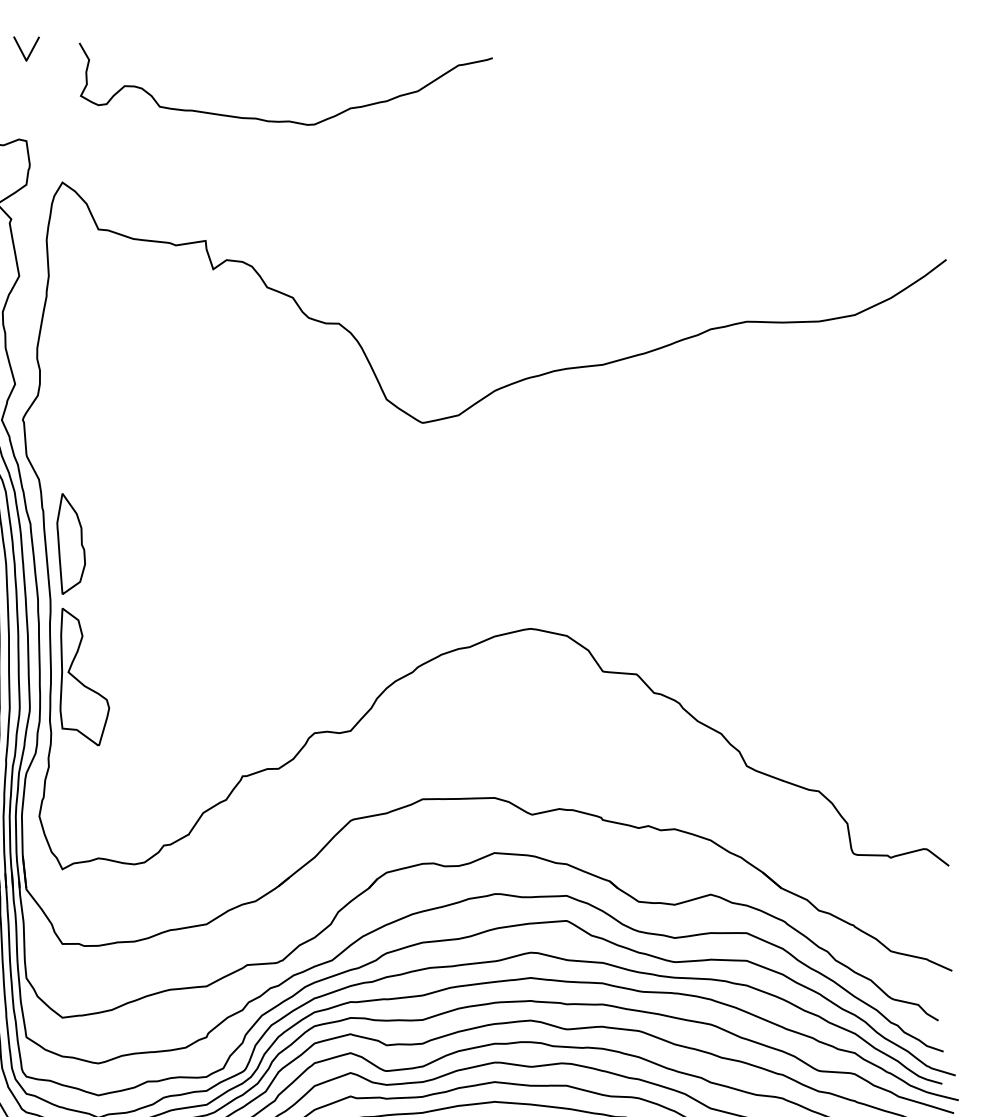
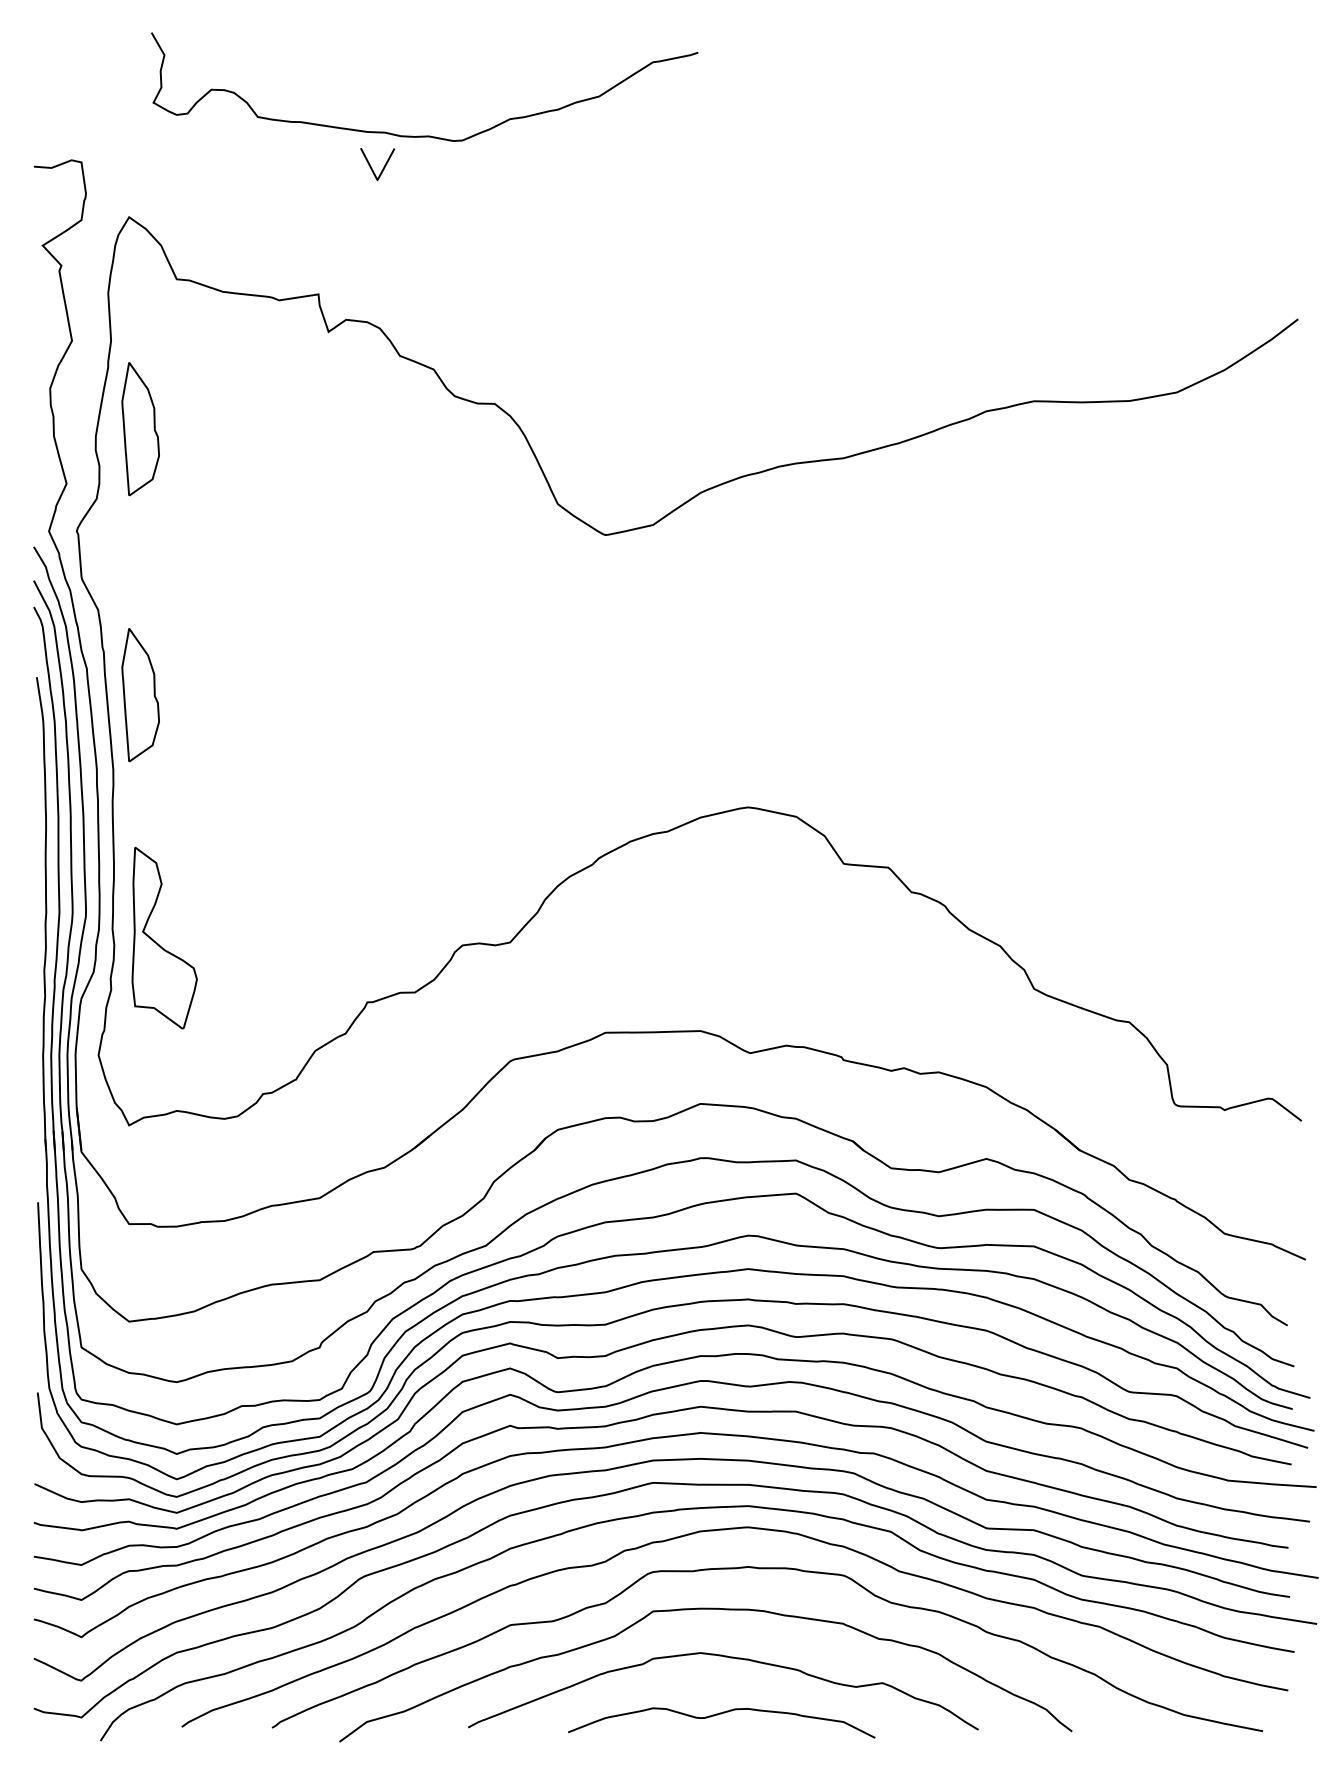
curve: (21, 50) -> (371, 166), moved
part: (71, 343) -> (140, 429), added
part: (80, 681) -> (158, 943), moved

